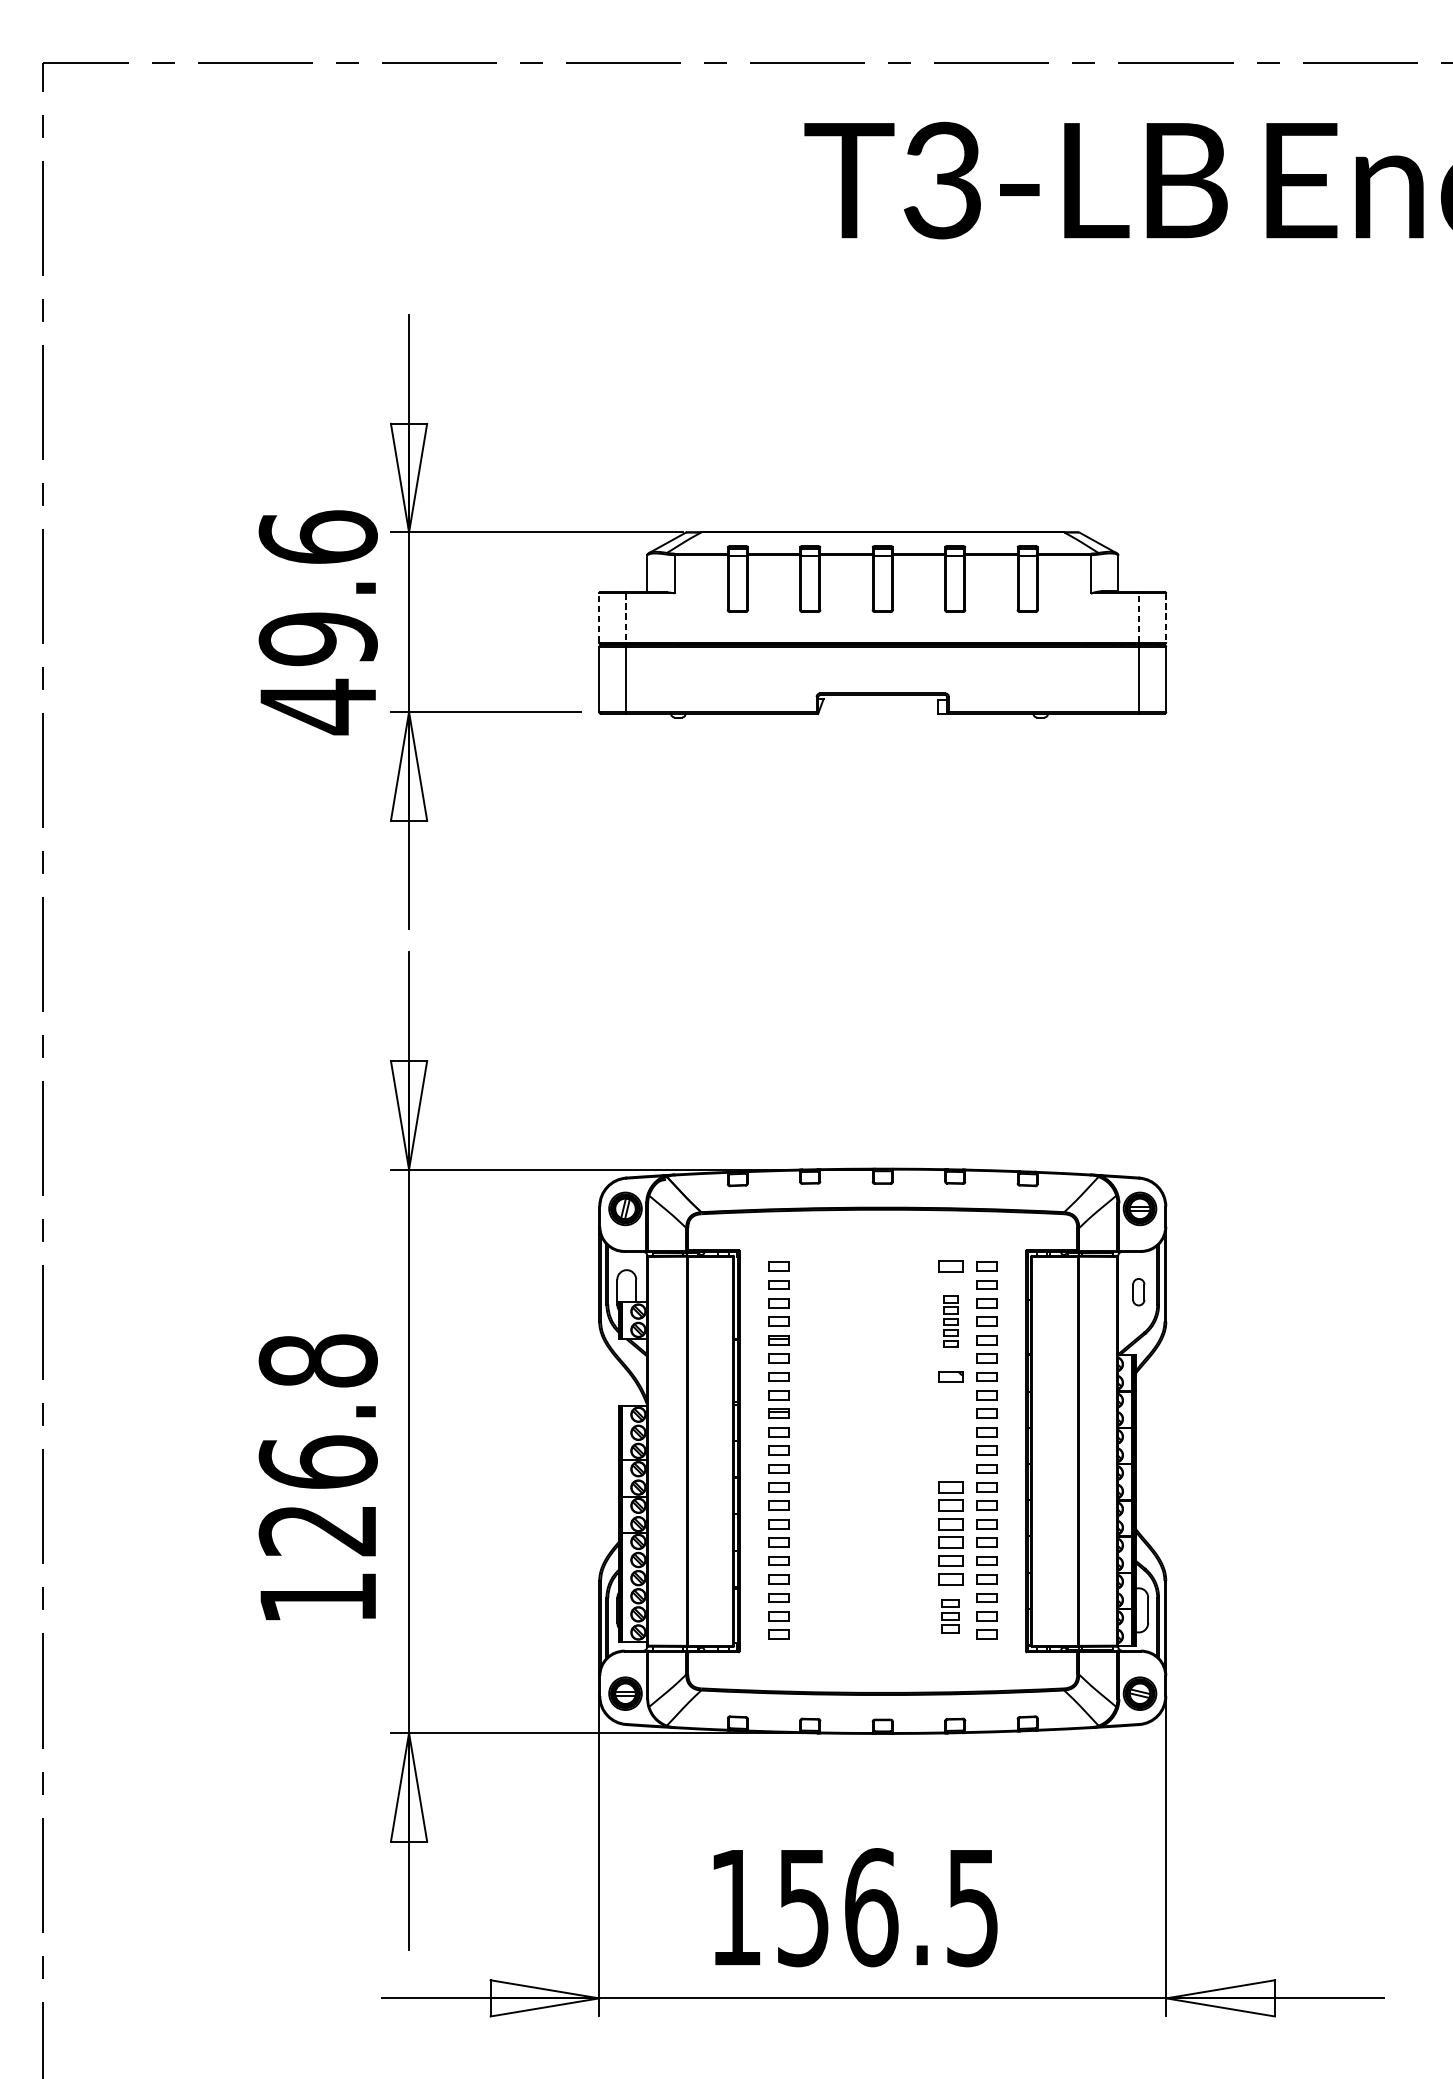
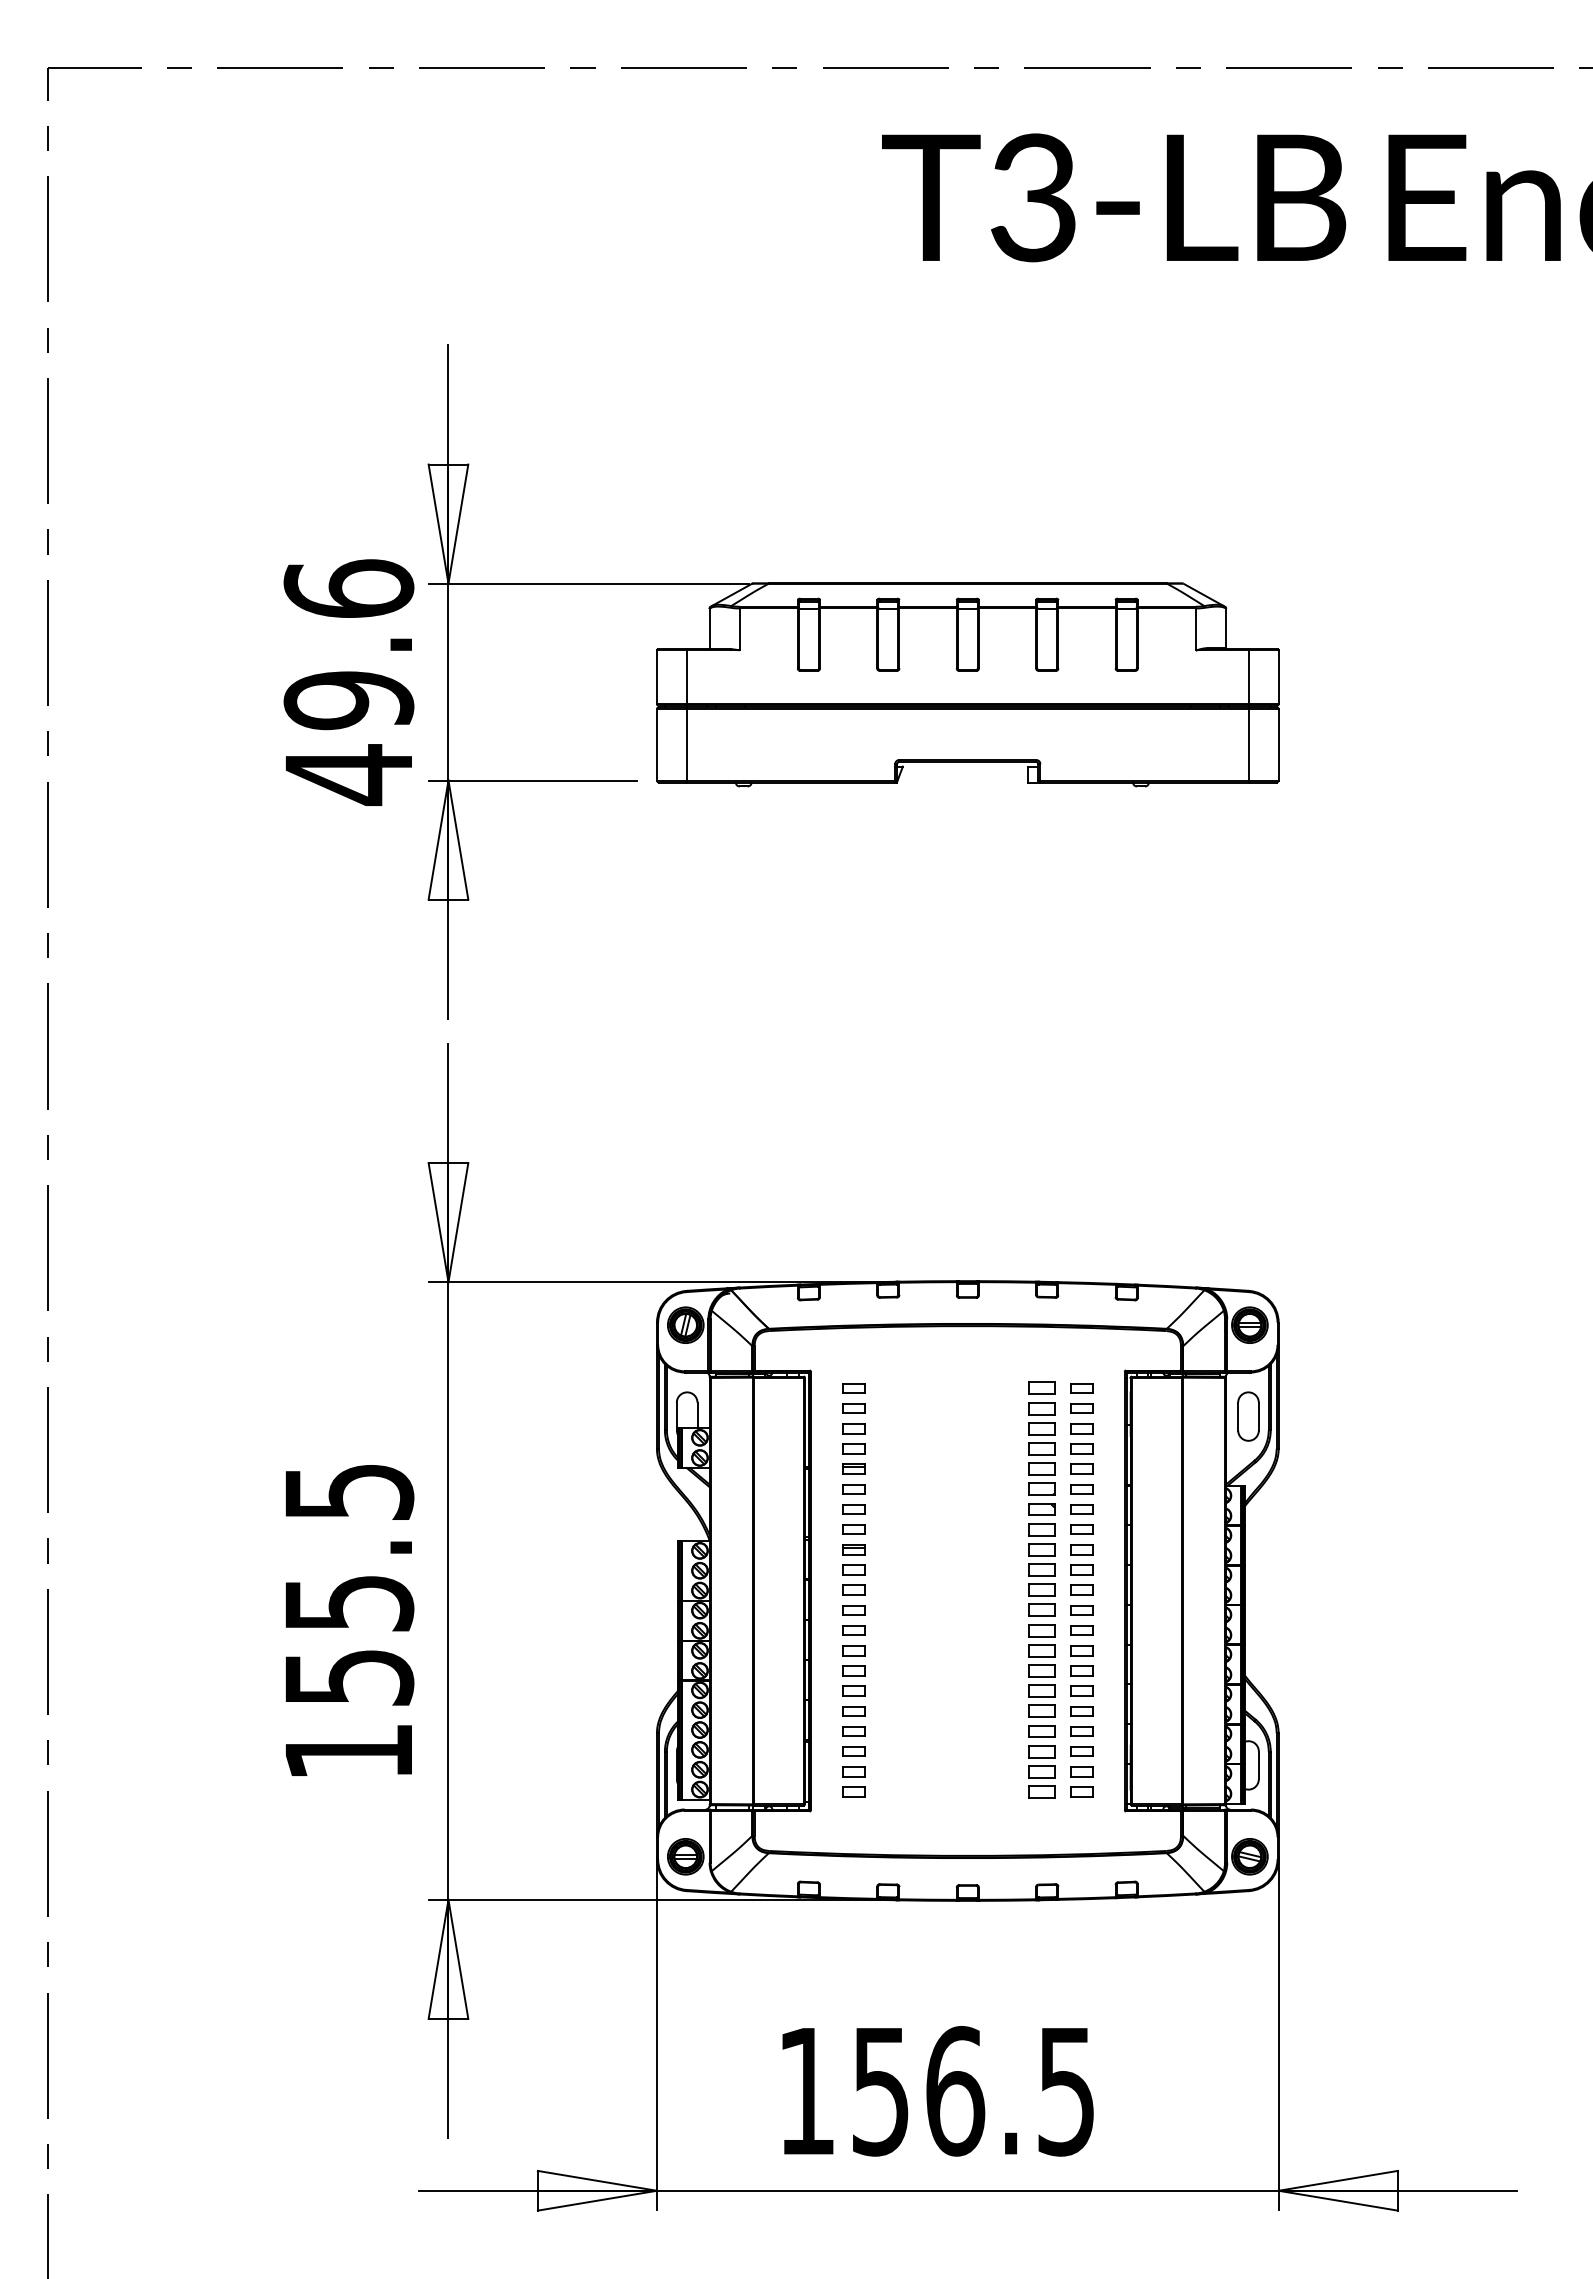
line: (598, 618) -> (656, 677), dashed -> solid
line: (626, 618) -> (686, 677), dashed -> solid
line: (1139, 618) -> (1249, 677), dashed -> solid
line: (1166, 618) -> (1278, 677), dashed -> solid
part: (1138, 1292) -> (1248, 1416), size x1.67
part: (949, 1321) -> (1041, 1448), size x1.67
part: (949, 1431) -> (1041, 1569), added
text: (317, 1444) -> (348, 1583), 126.8 -> 155.5
part: (949, 1615) -> (1041, 1771), size x1.43

